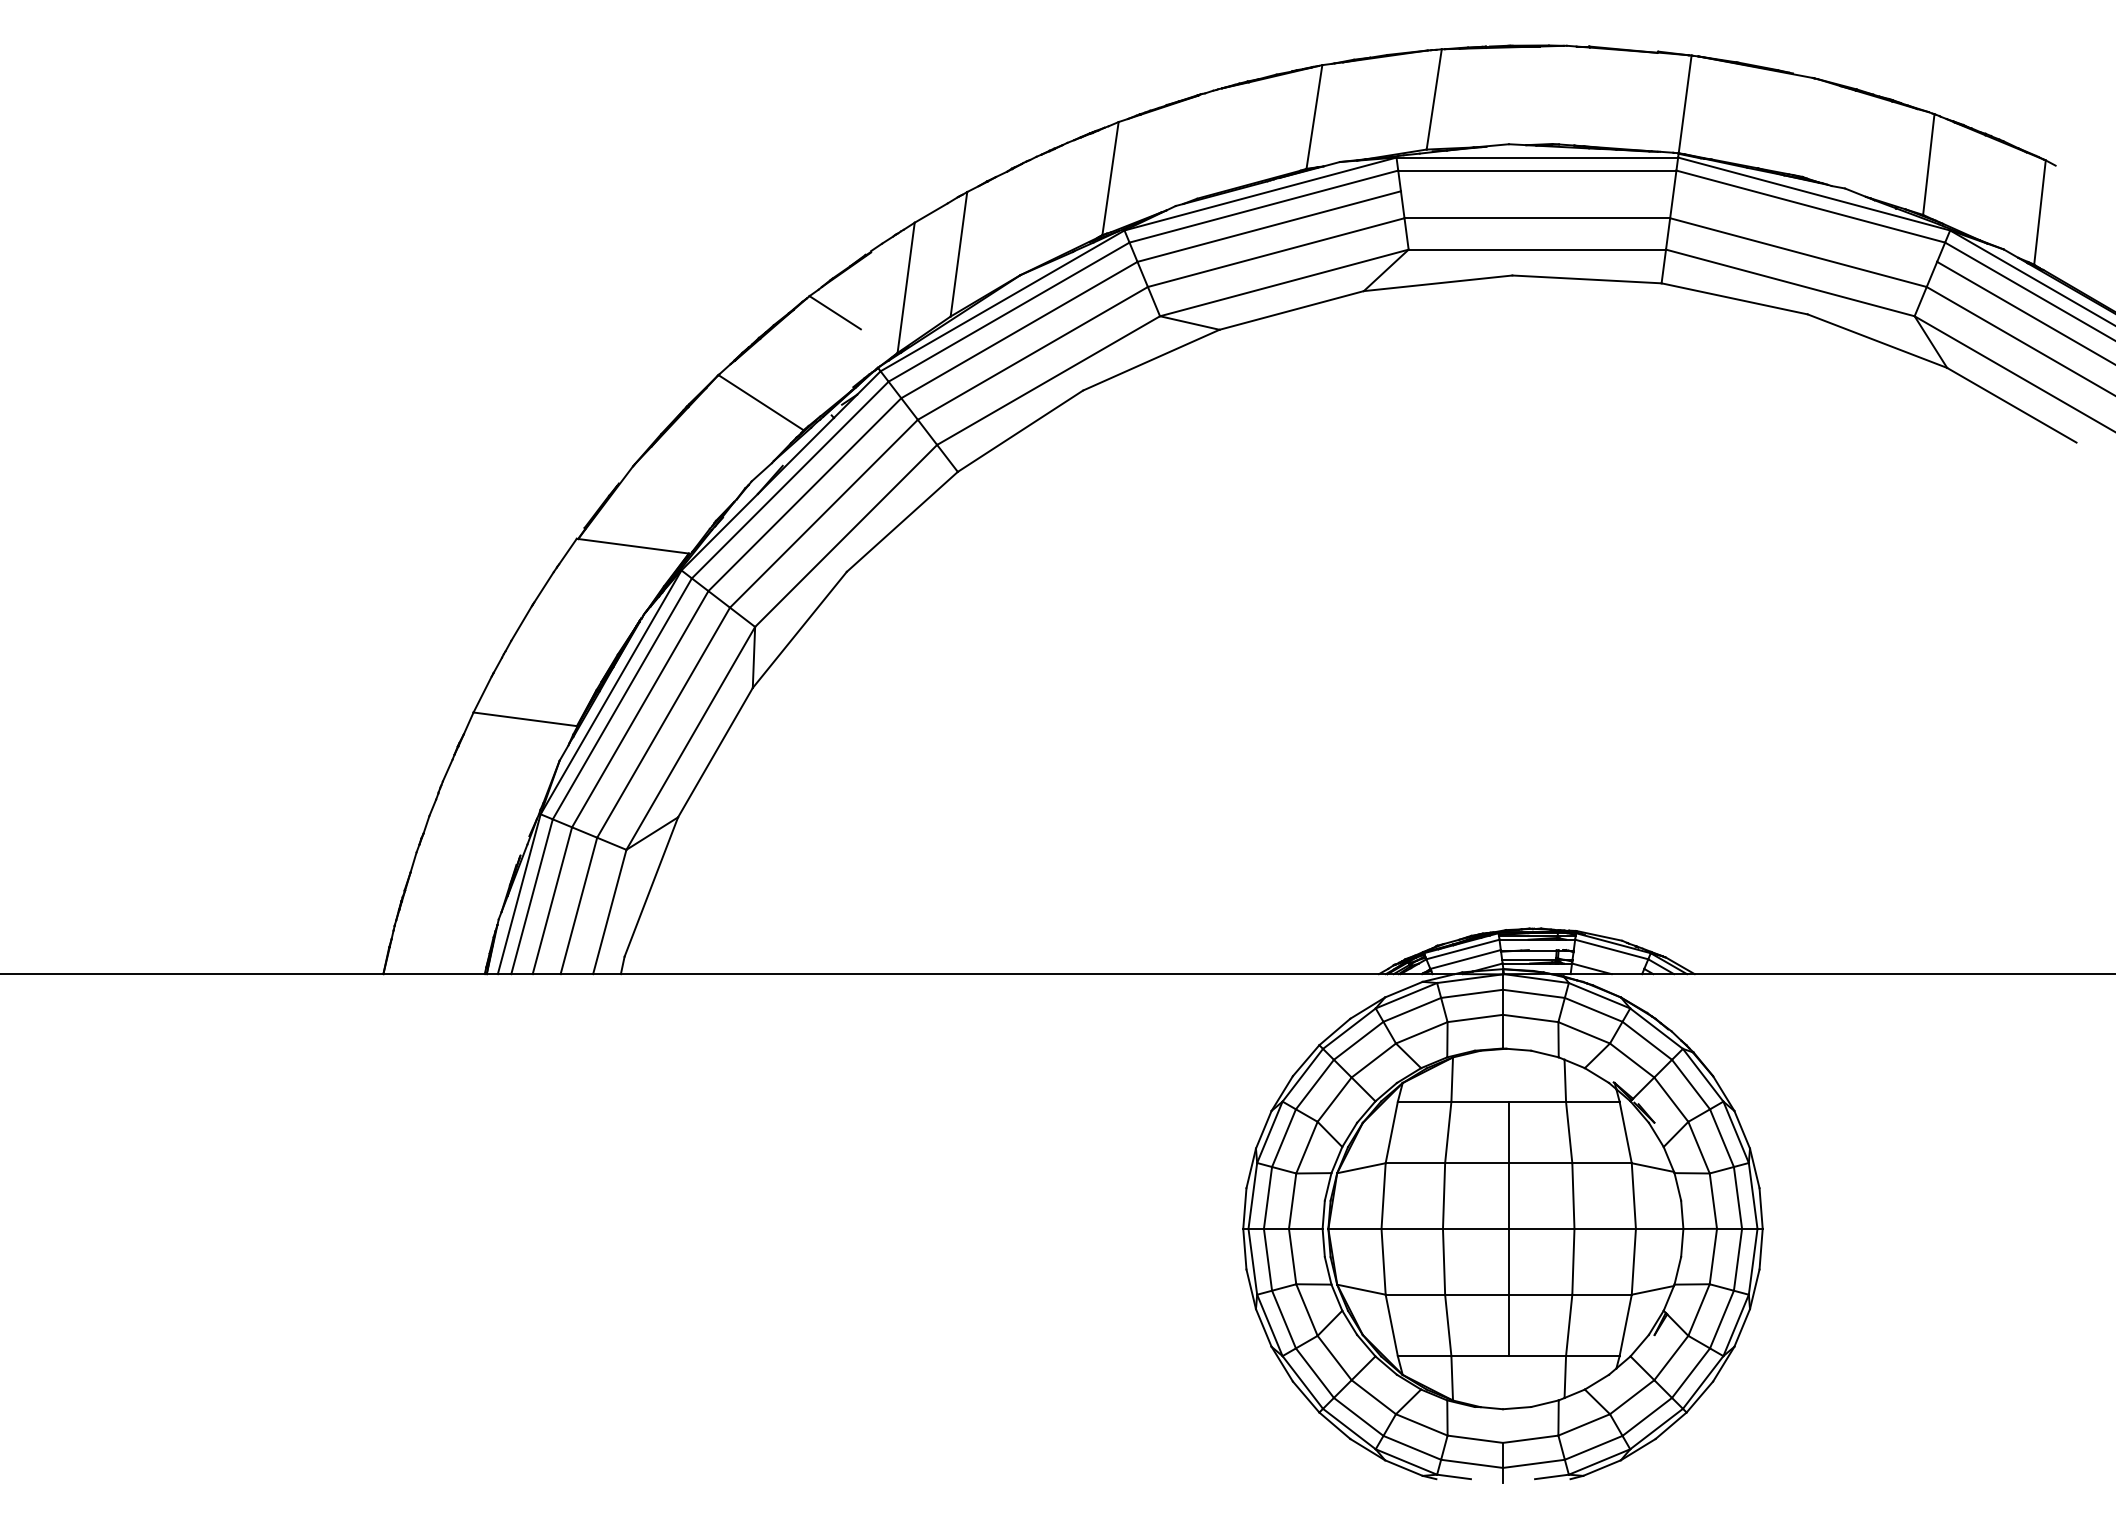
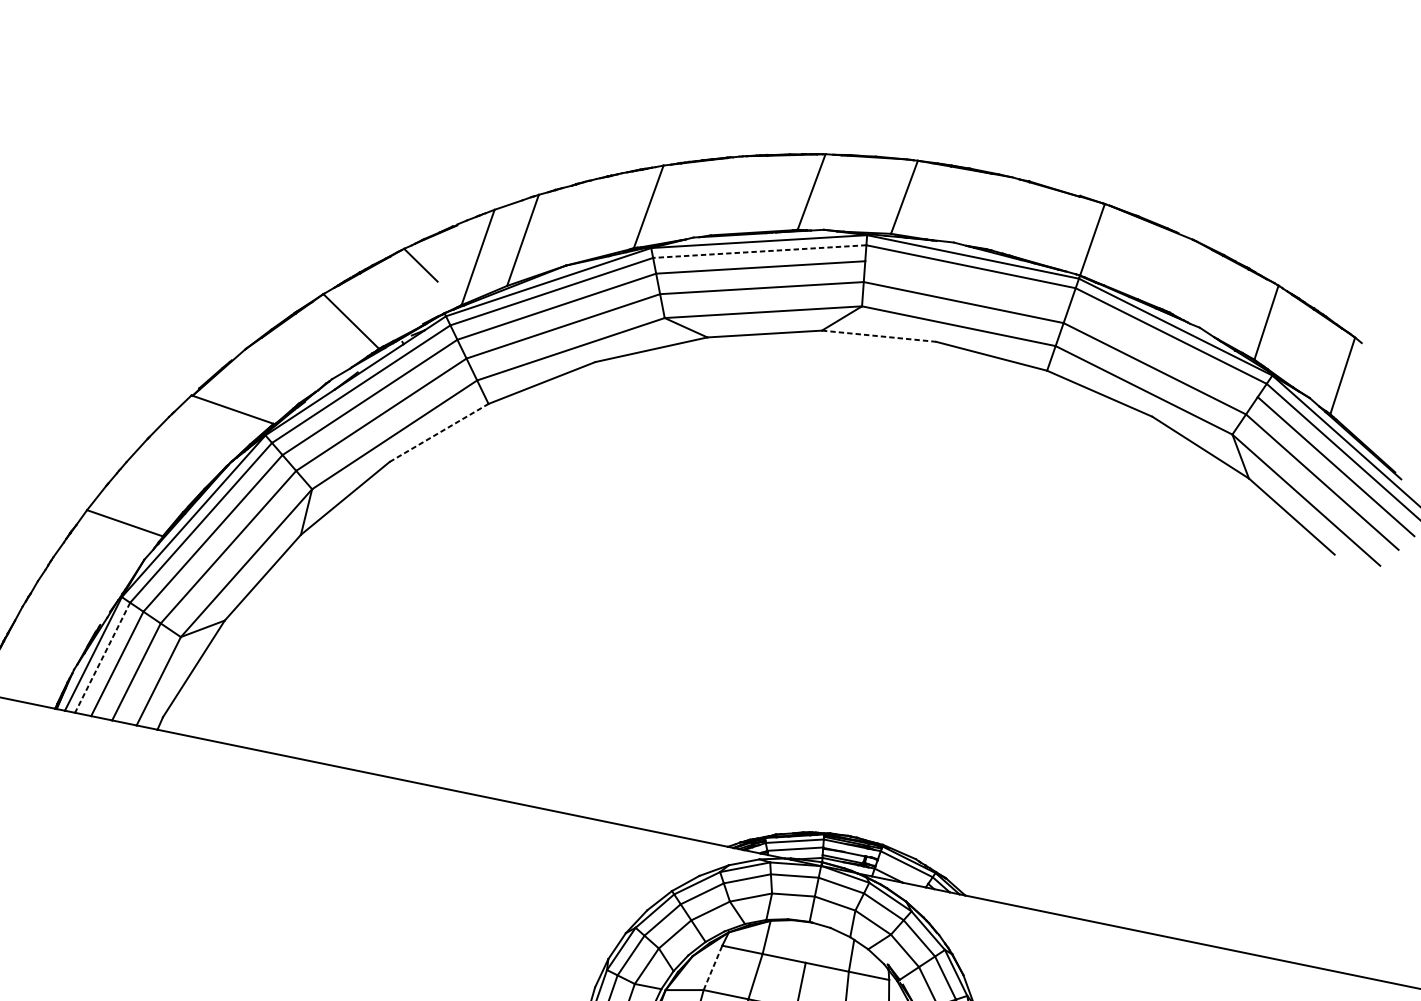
line: (1263, 206) -> (759, 251), solid -> dashed
line: (1438, 283) -> (879, 336), solid -> dashed
line: (902, 521) -> (439, 432), solid -> dashed
line: (531, 897) -> (102, 658), solid -> dashed
line: (1391, 1132) -> (712, 967), solid -> dashed

